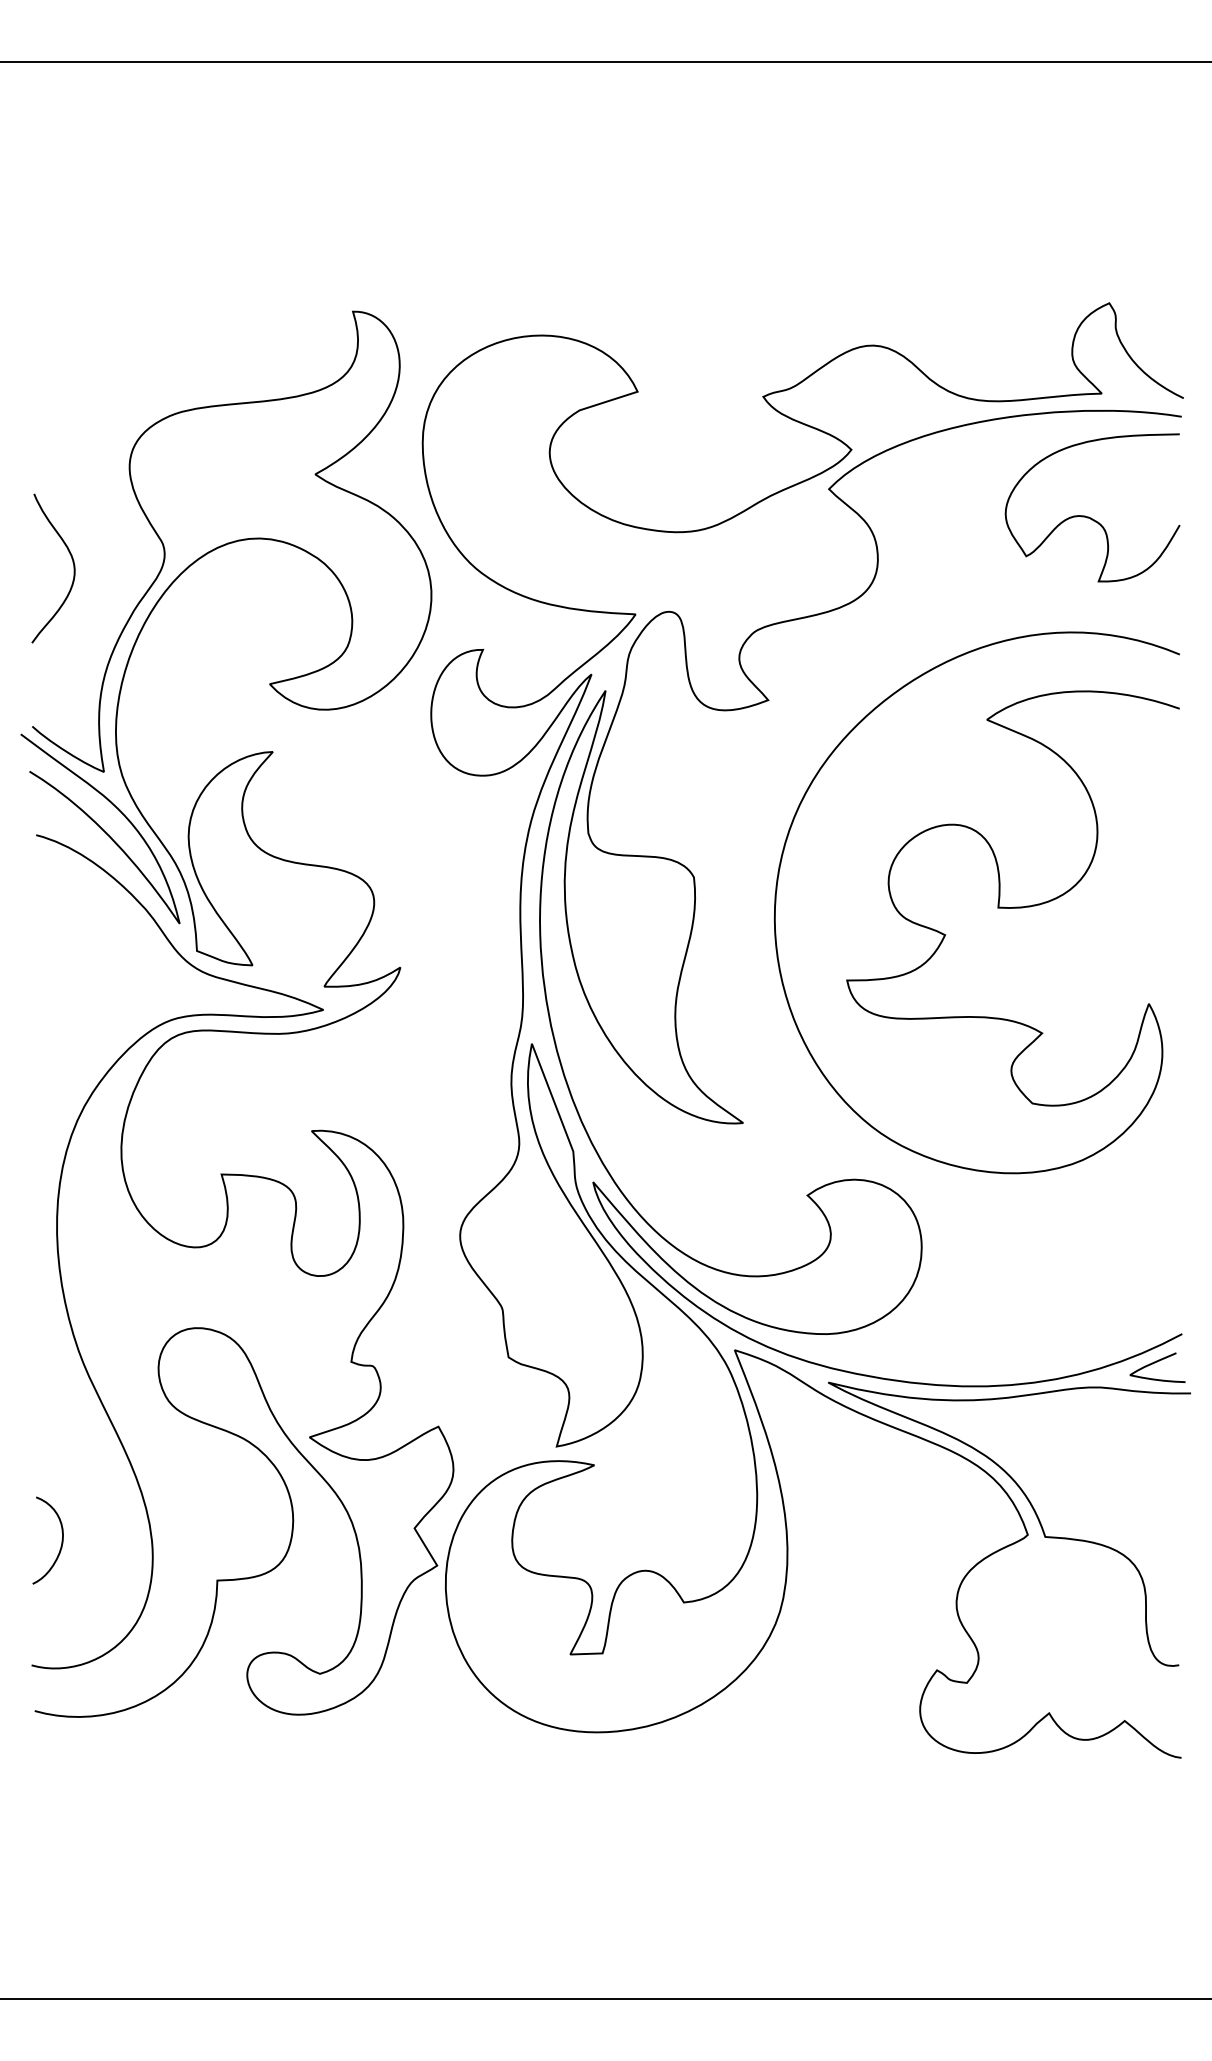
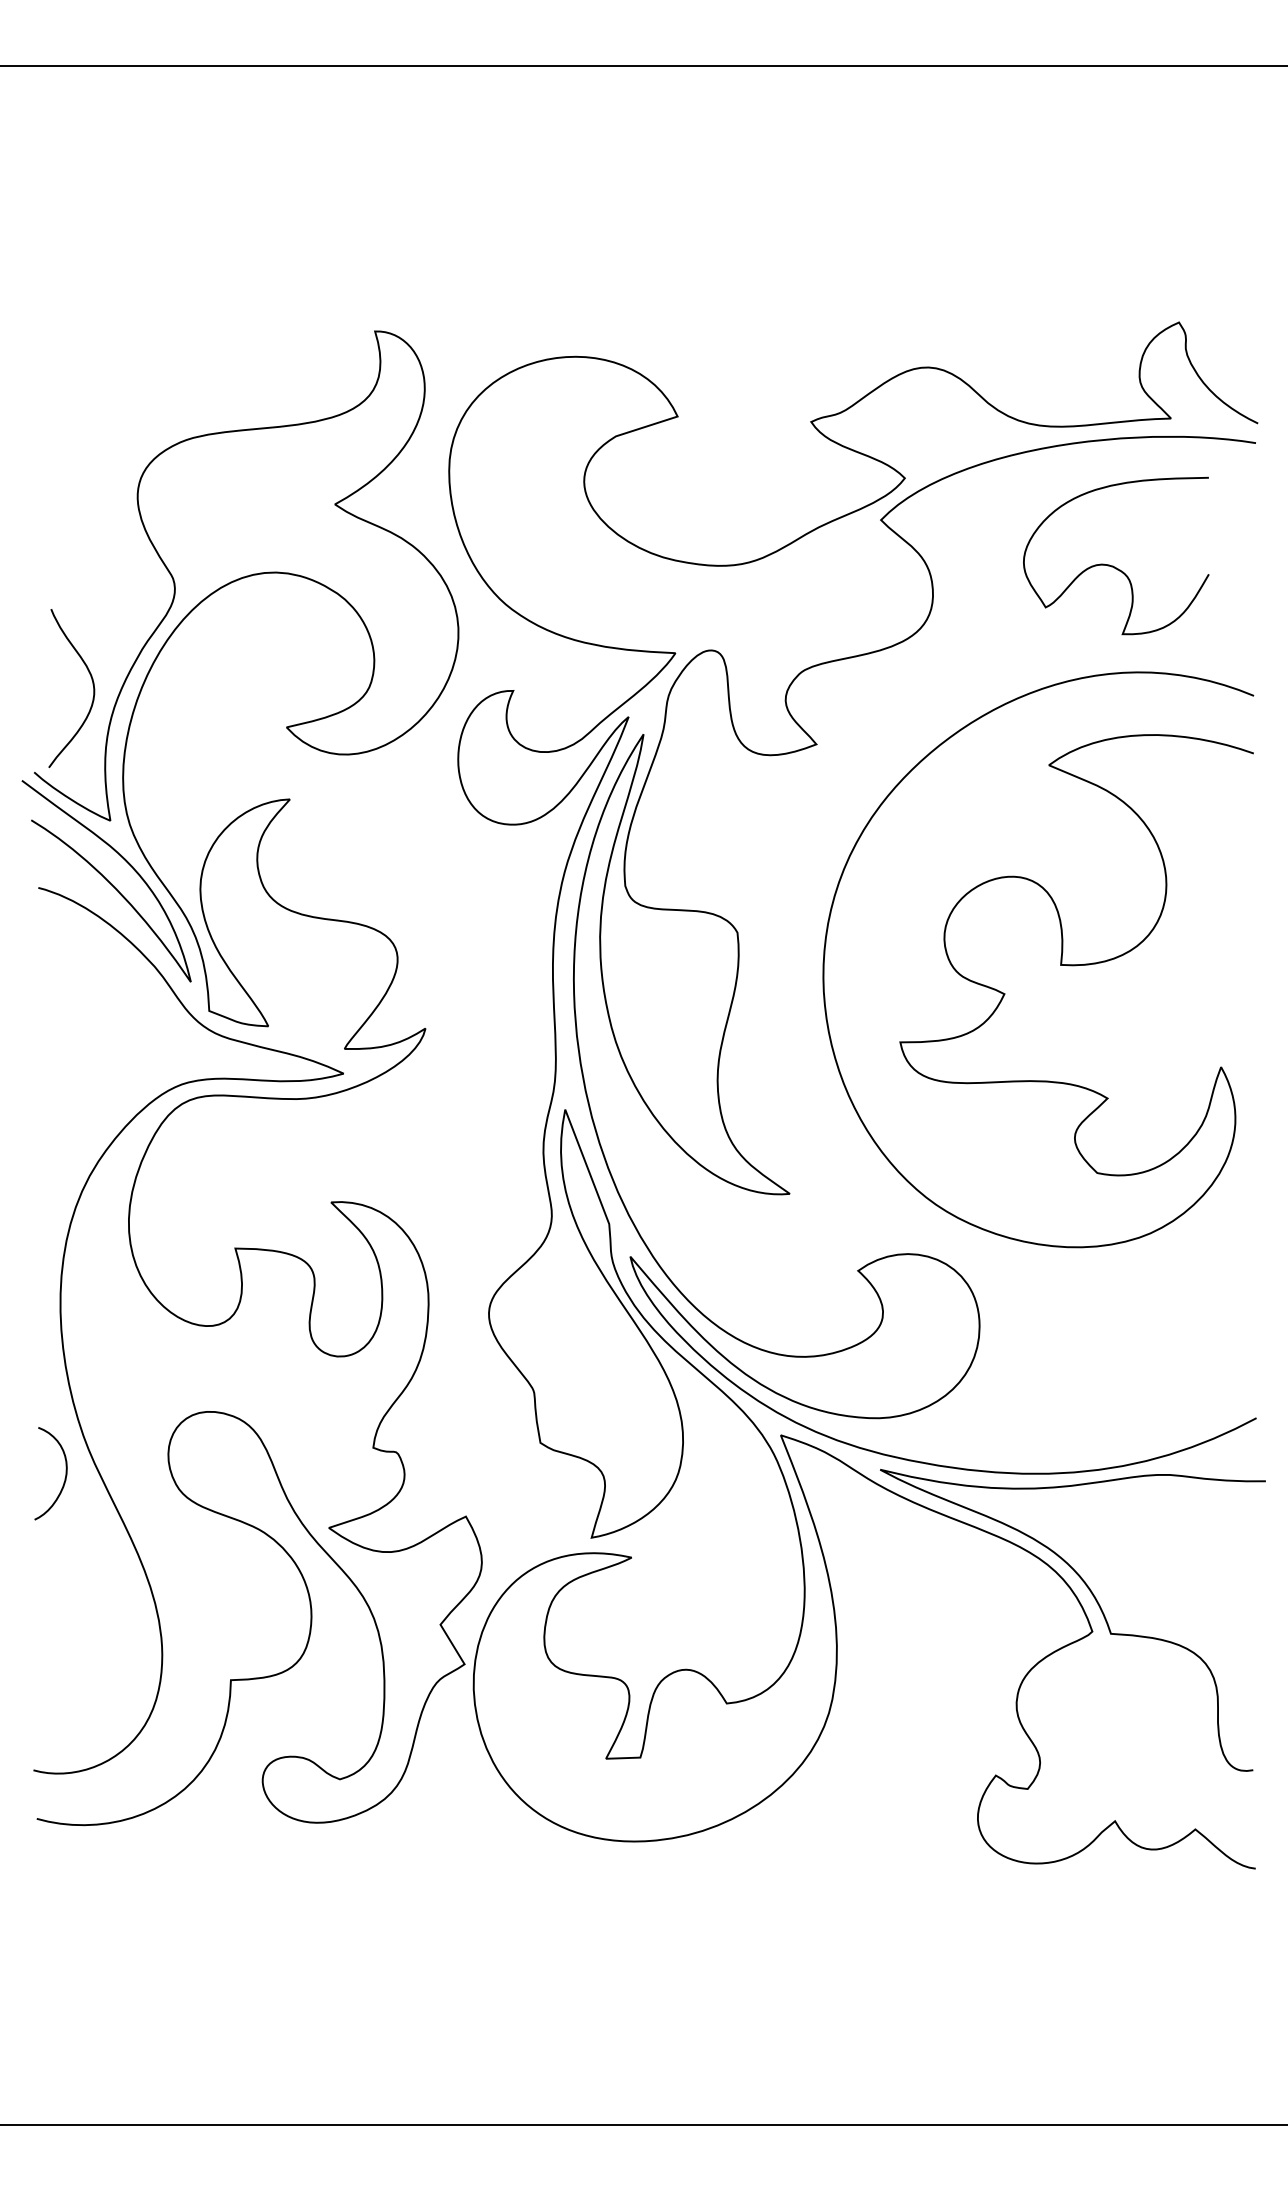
curve: (1090, 516) -> (1113, 565), moved
curve: (73, 564) -> (92, 684), moved
curve: (1154, 1363) -> (1227, 1449), removed
curve: (60, 1545) -> (64, 1478), moved

